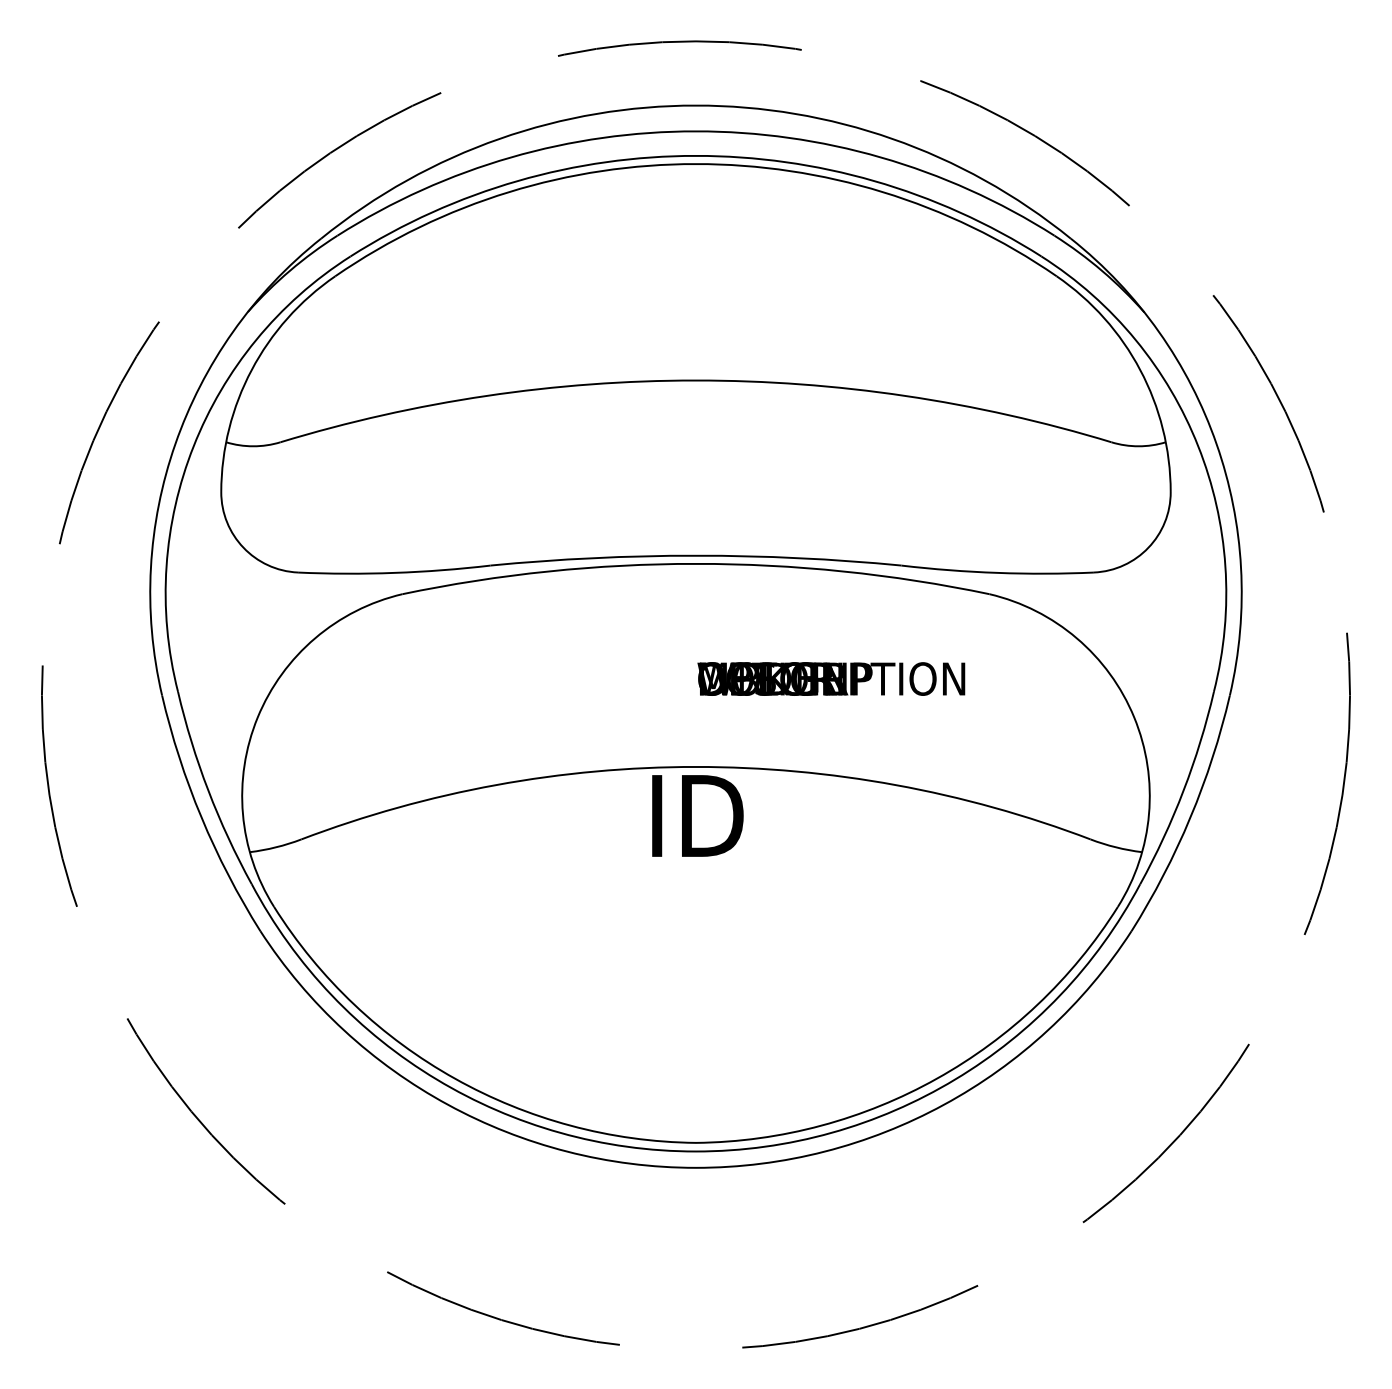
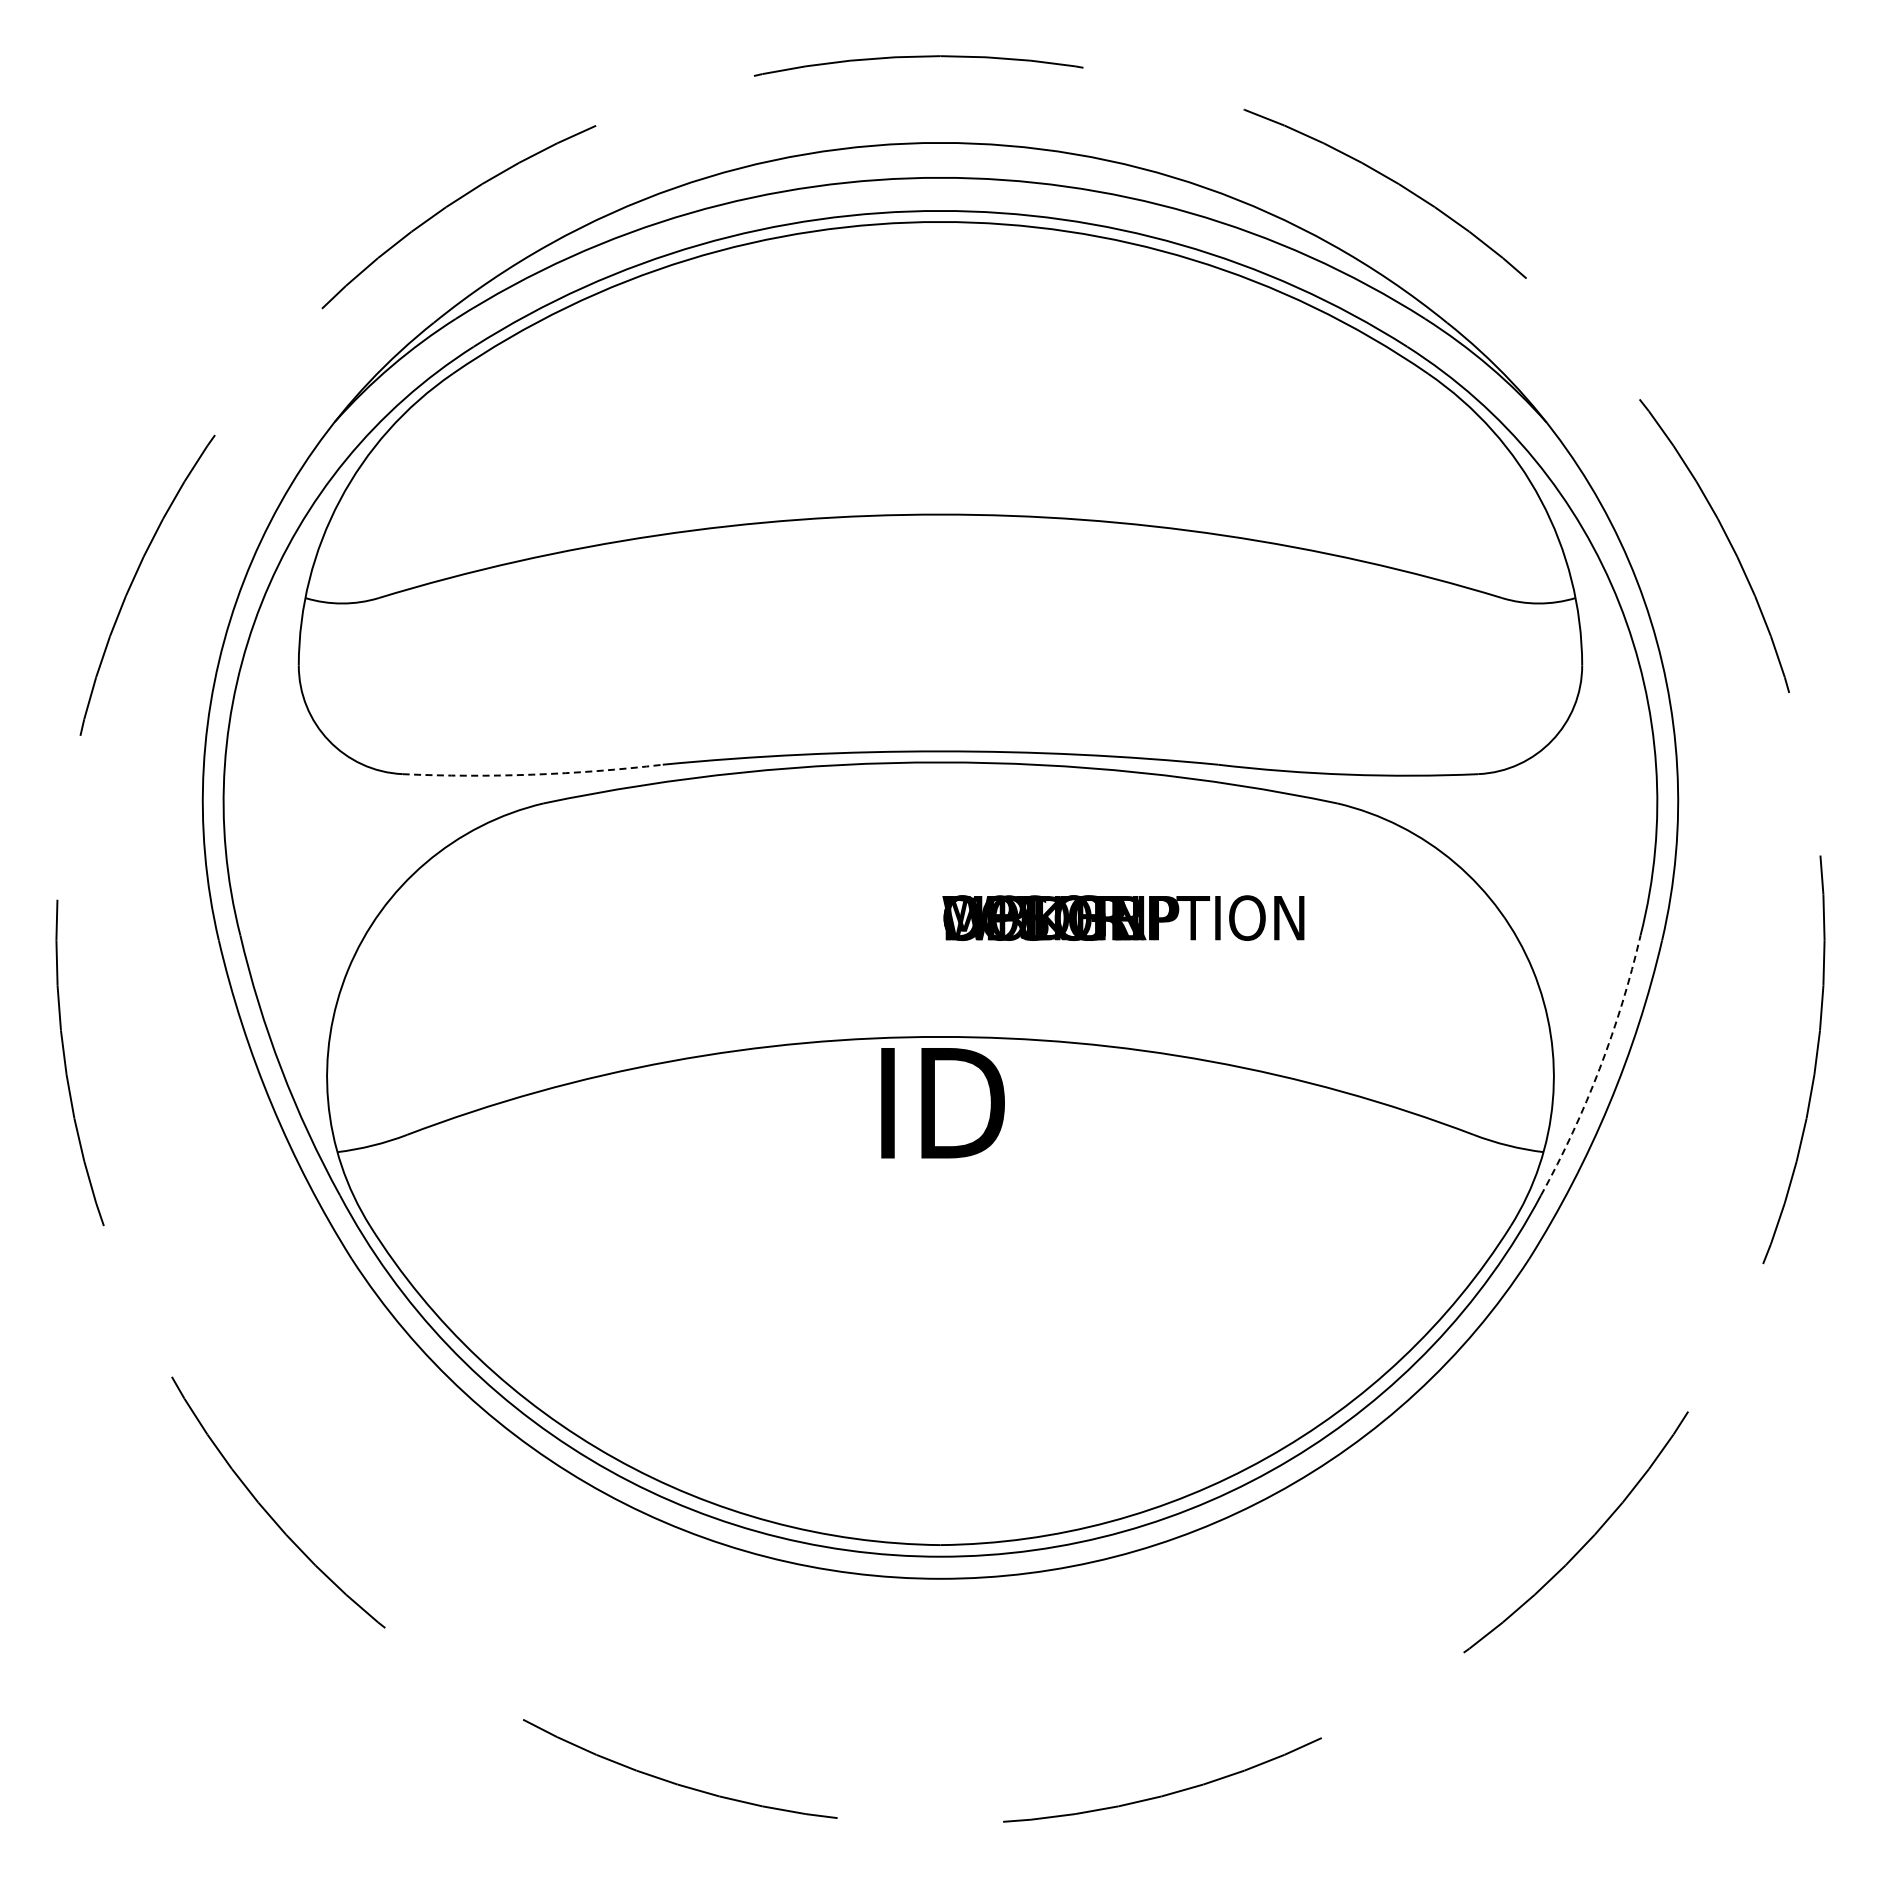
arc: (394, 572) -> (532, 774), solid -> dashed
arc: (1183, 790) -> (1599, 1068), solid -> dashed

